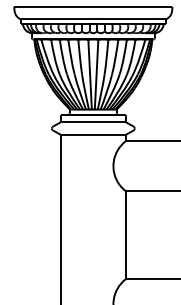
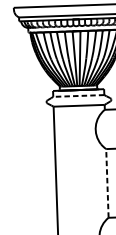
line: (93, 122) -> (78, 96), solid -> dashed
line: (125, 235) -> (107, 183), solid -> dashed

